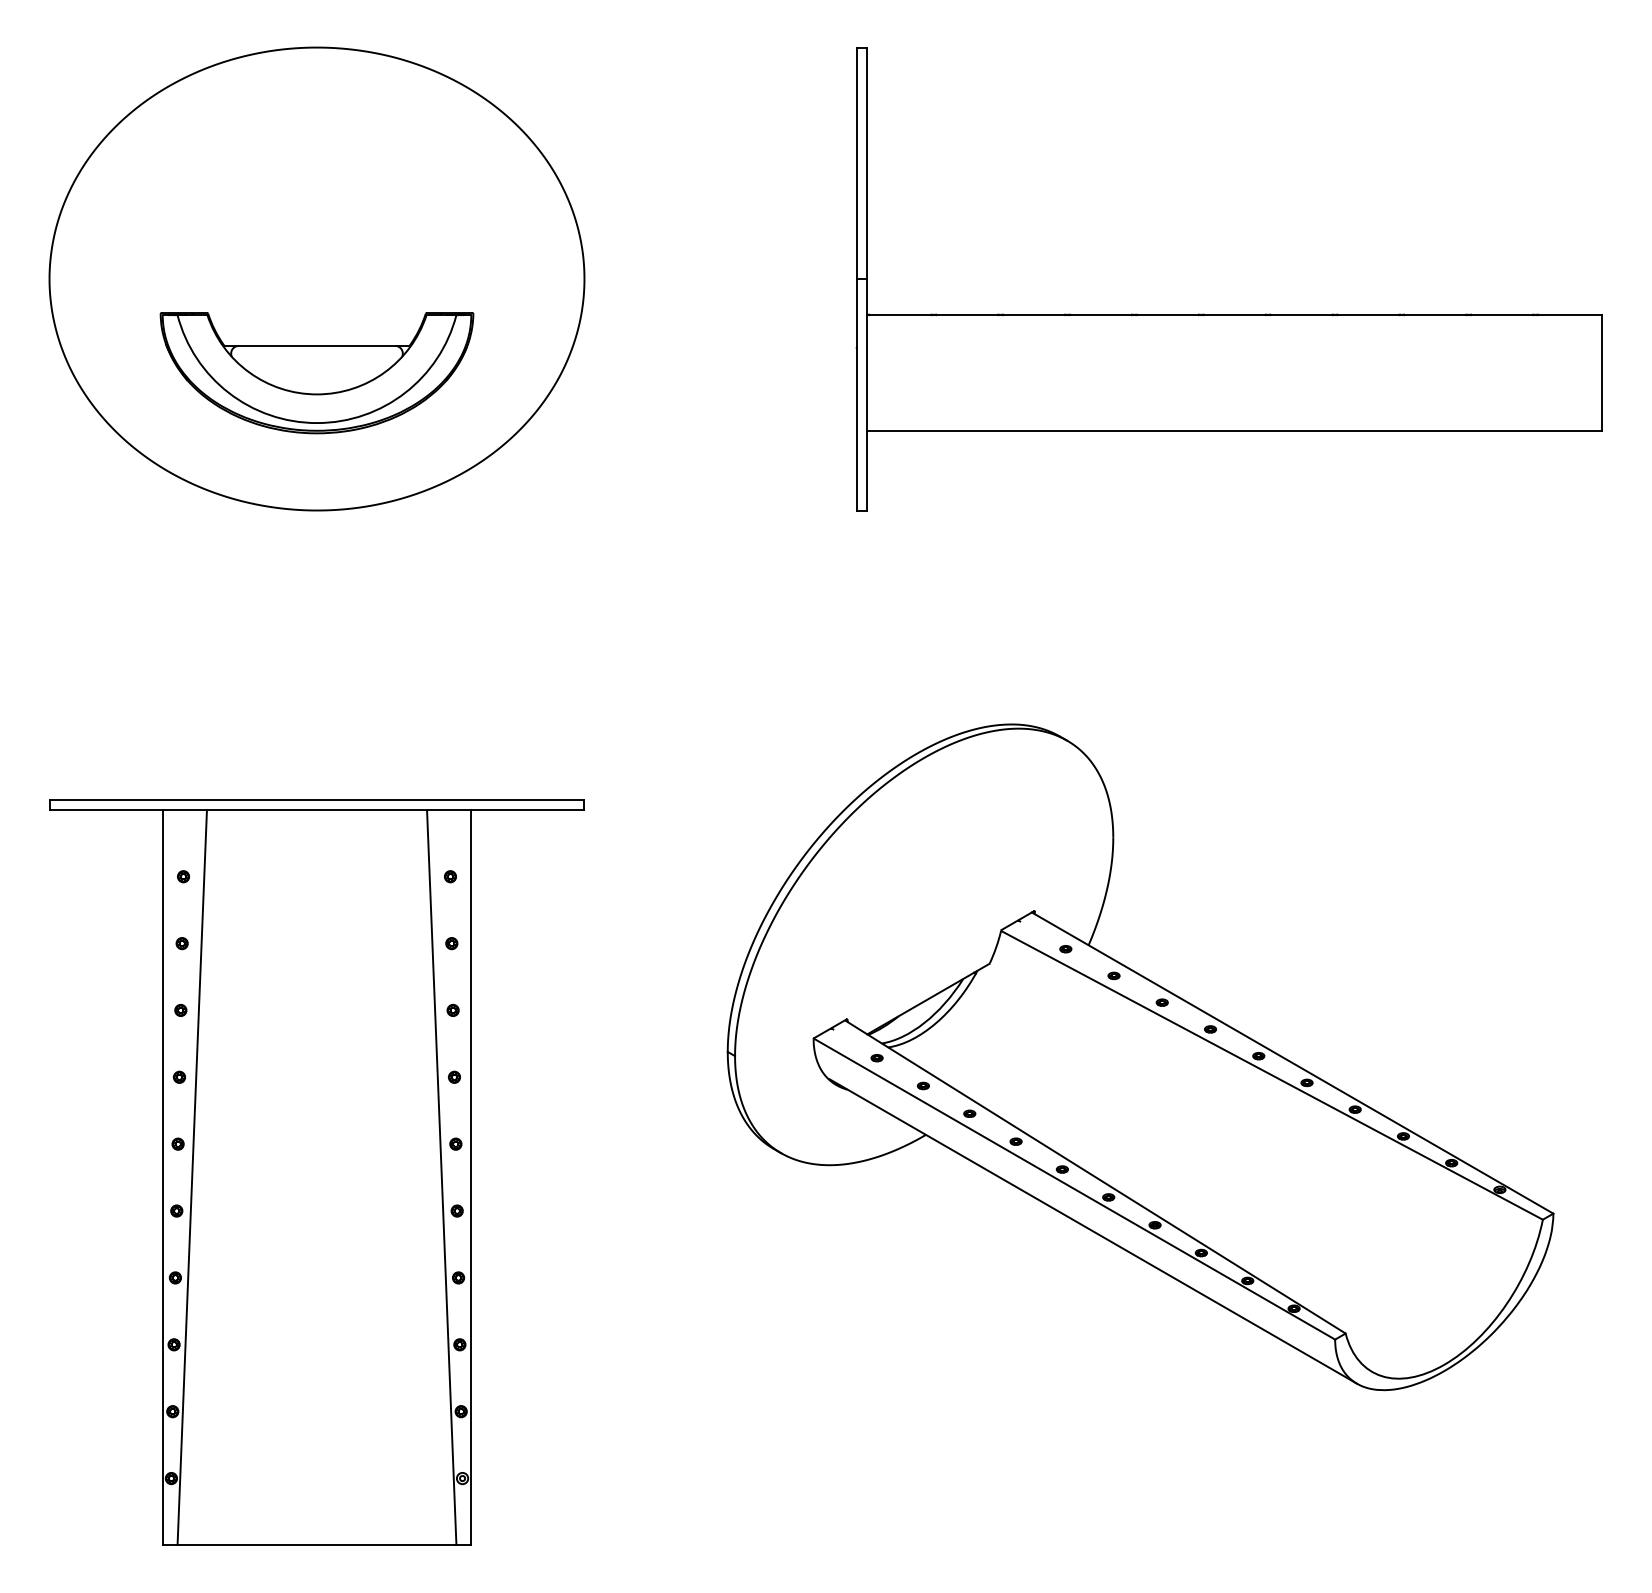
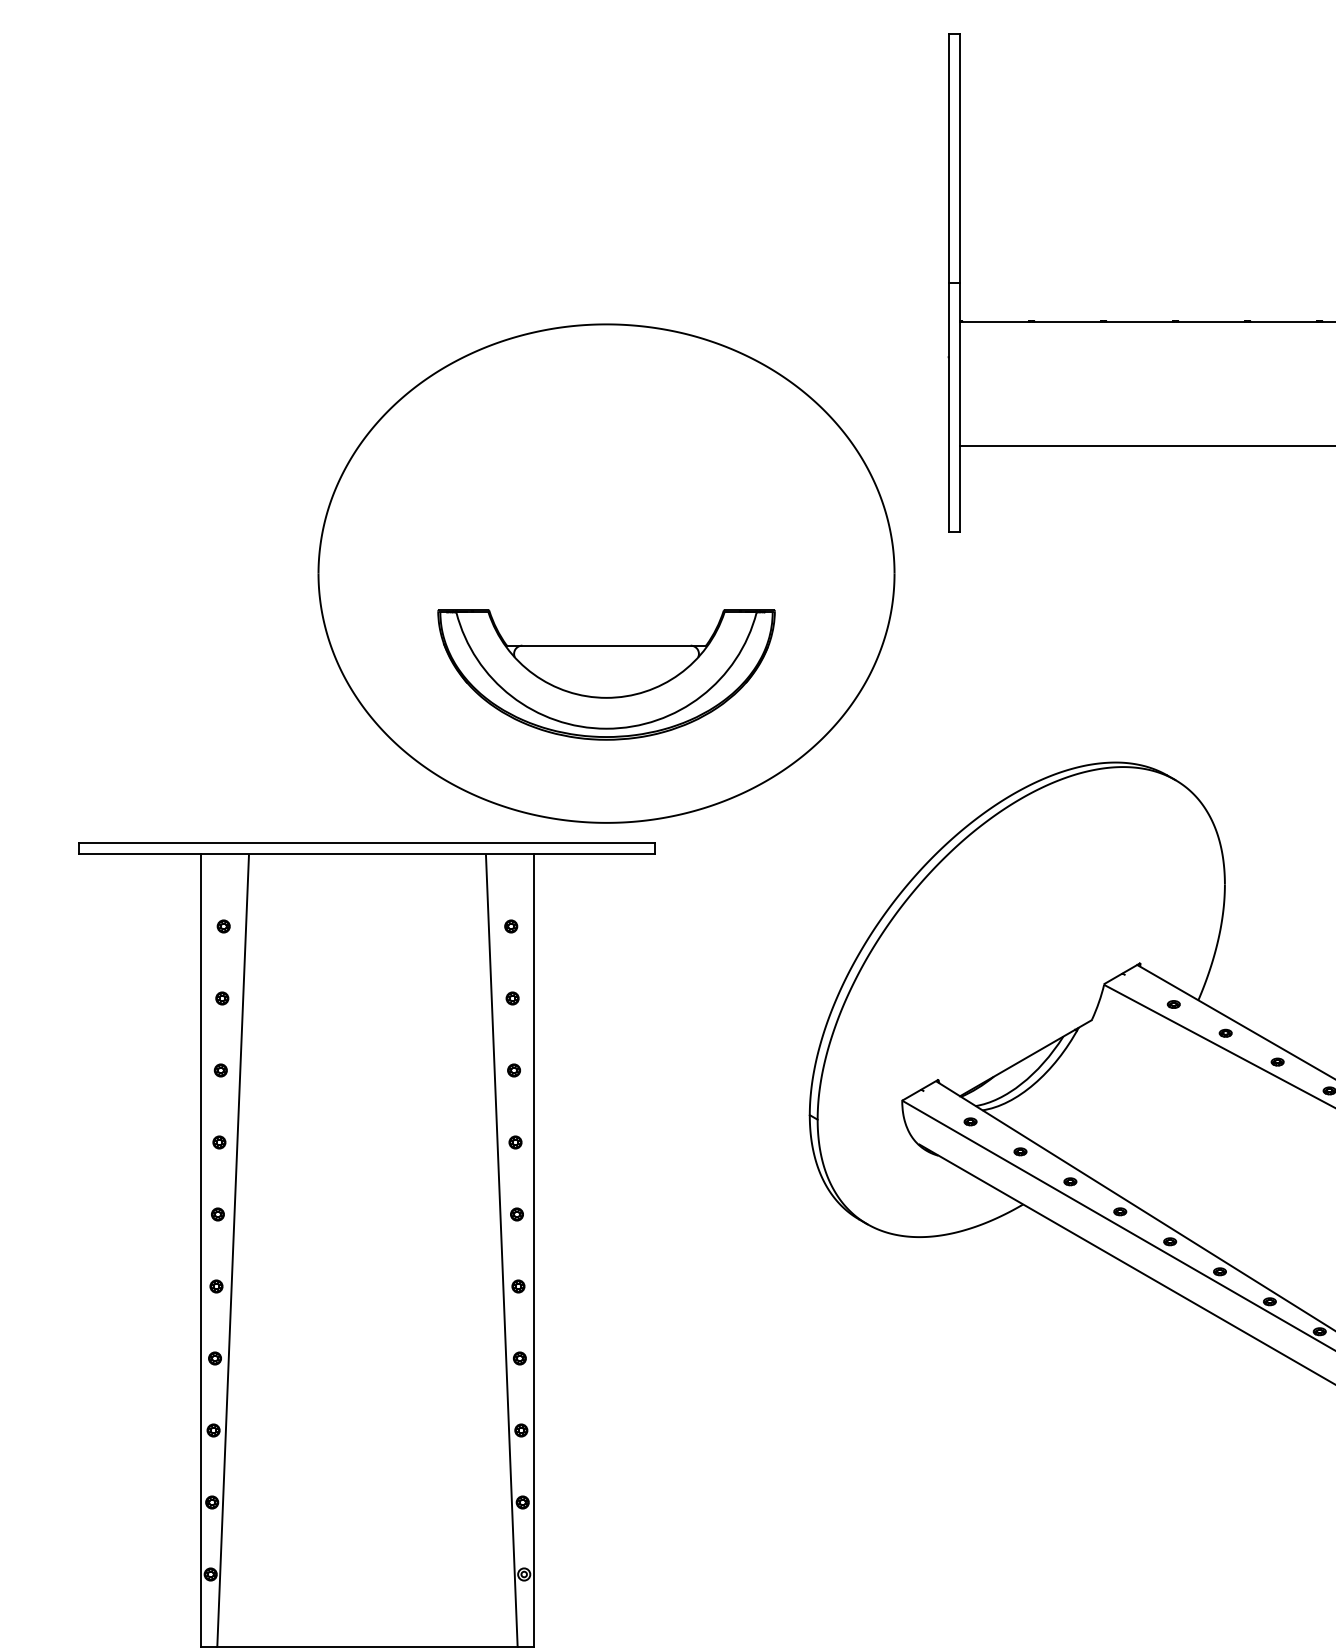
part: (316, 278) -> (605, 573), moved

